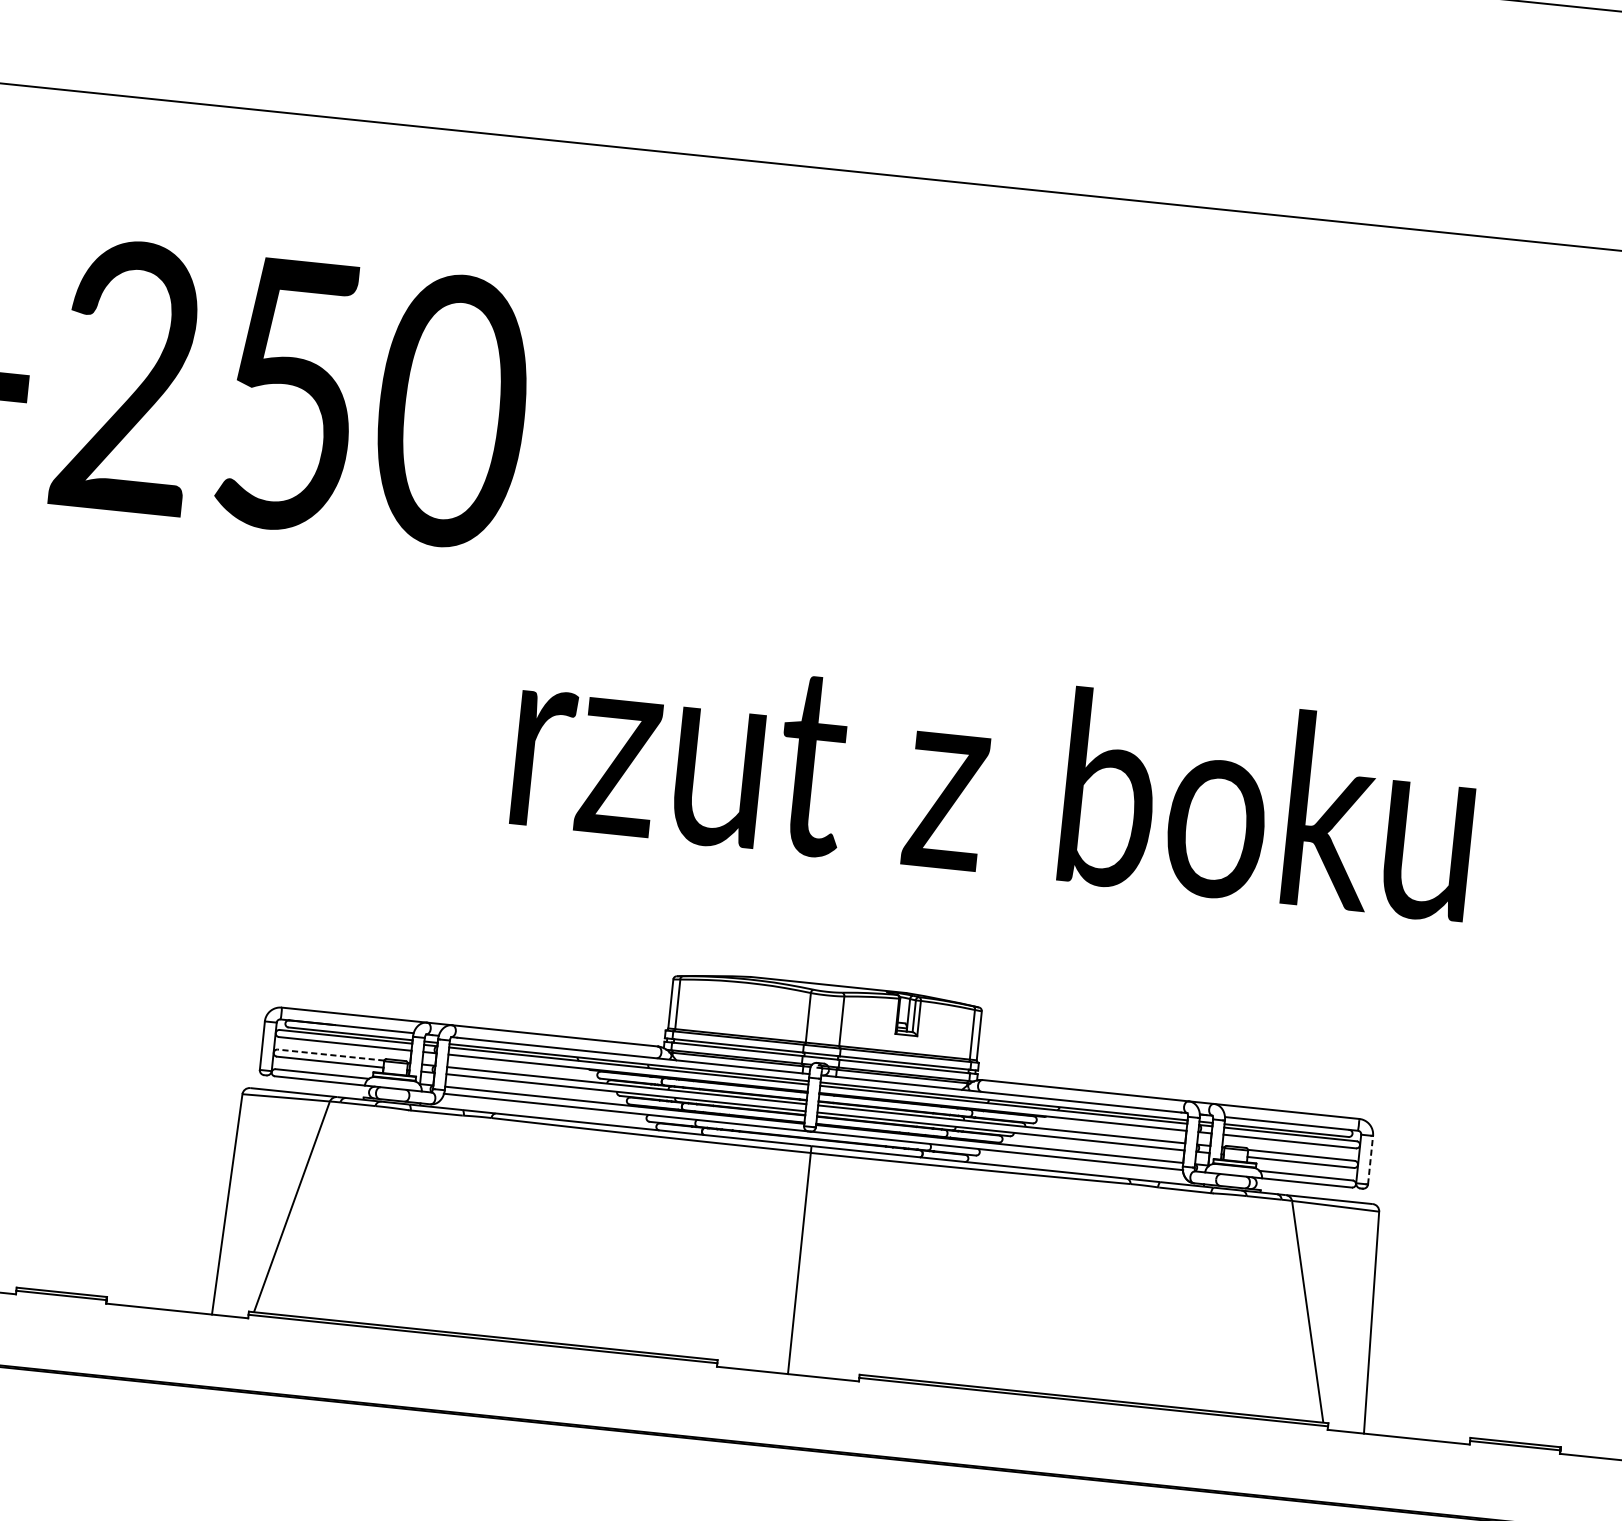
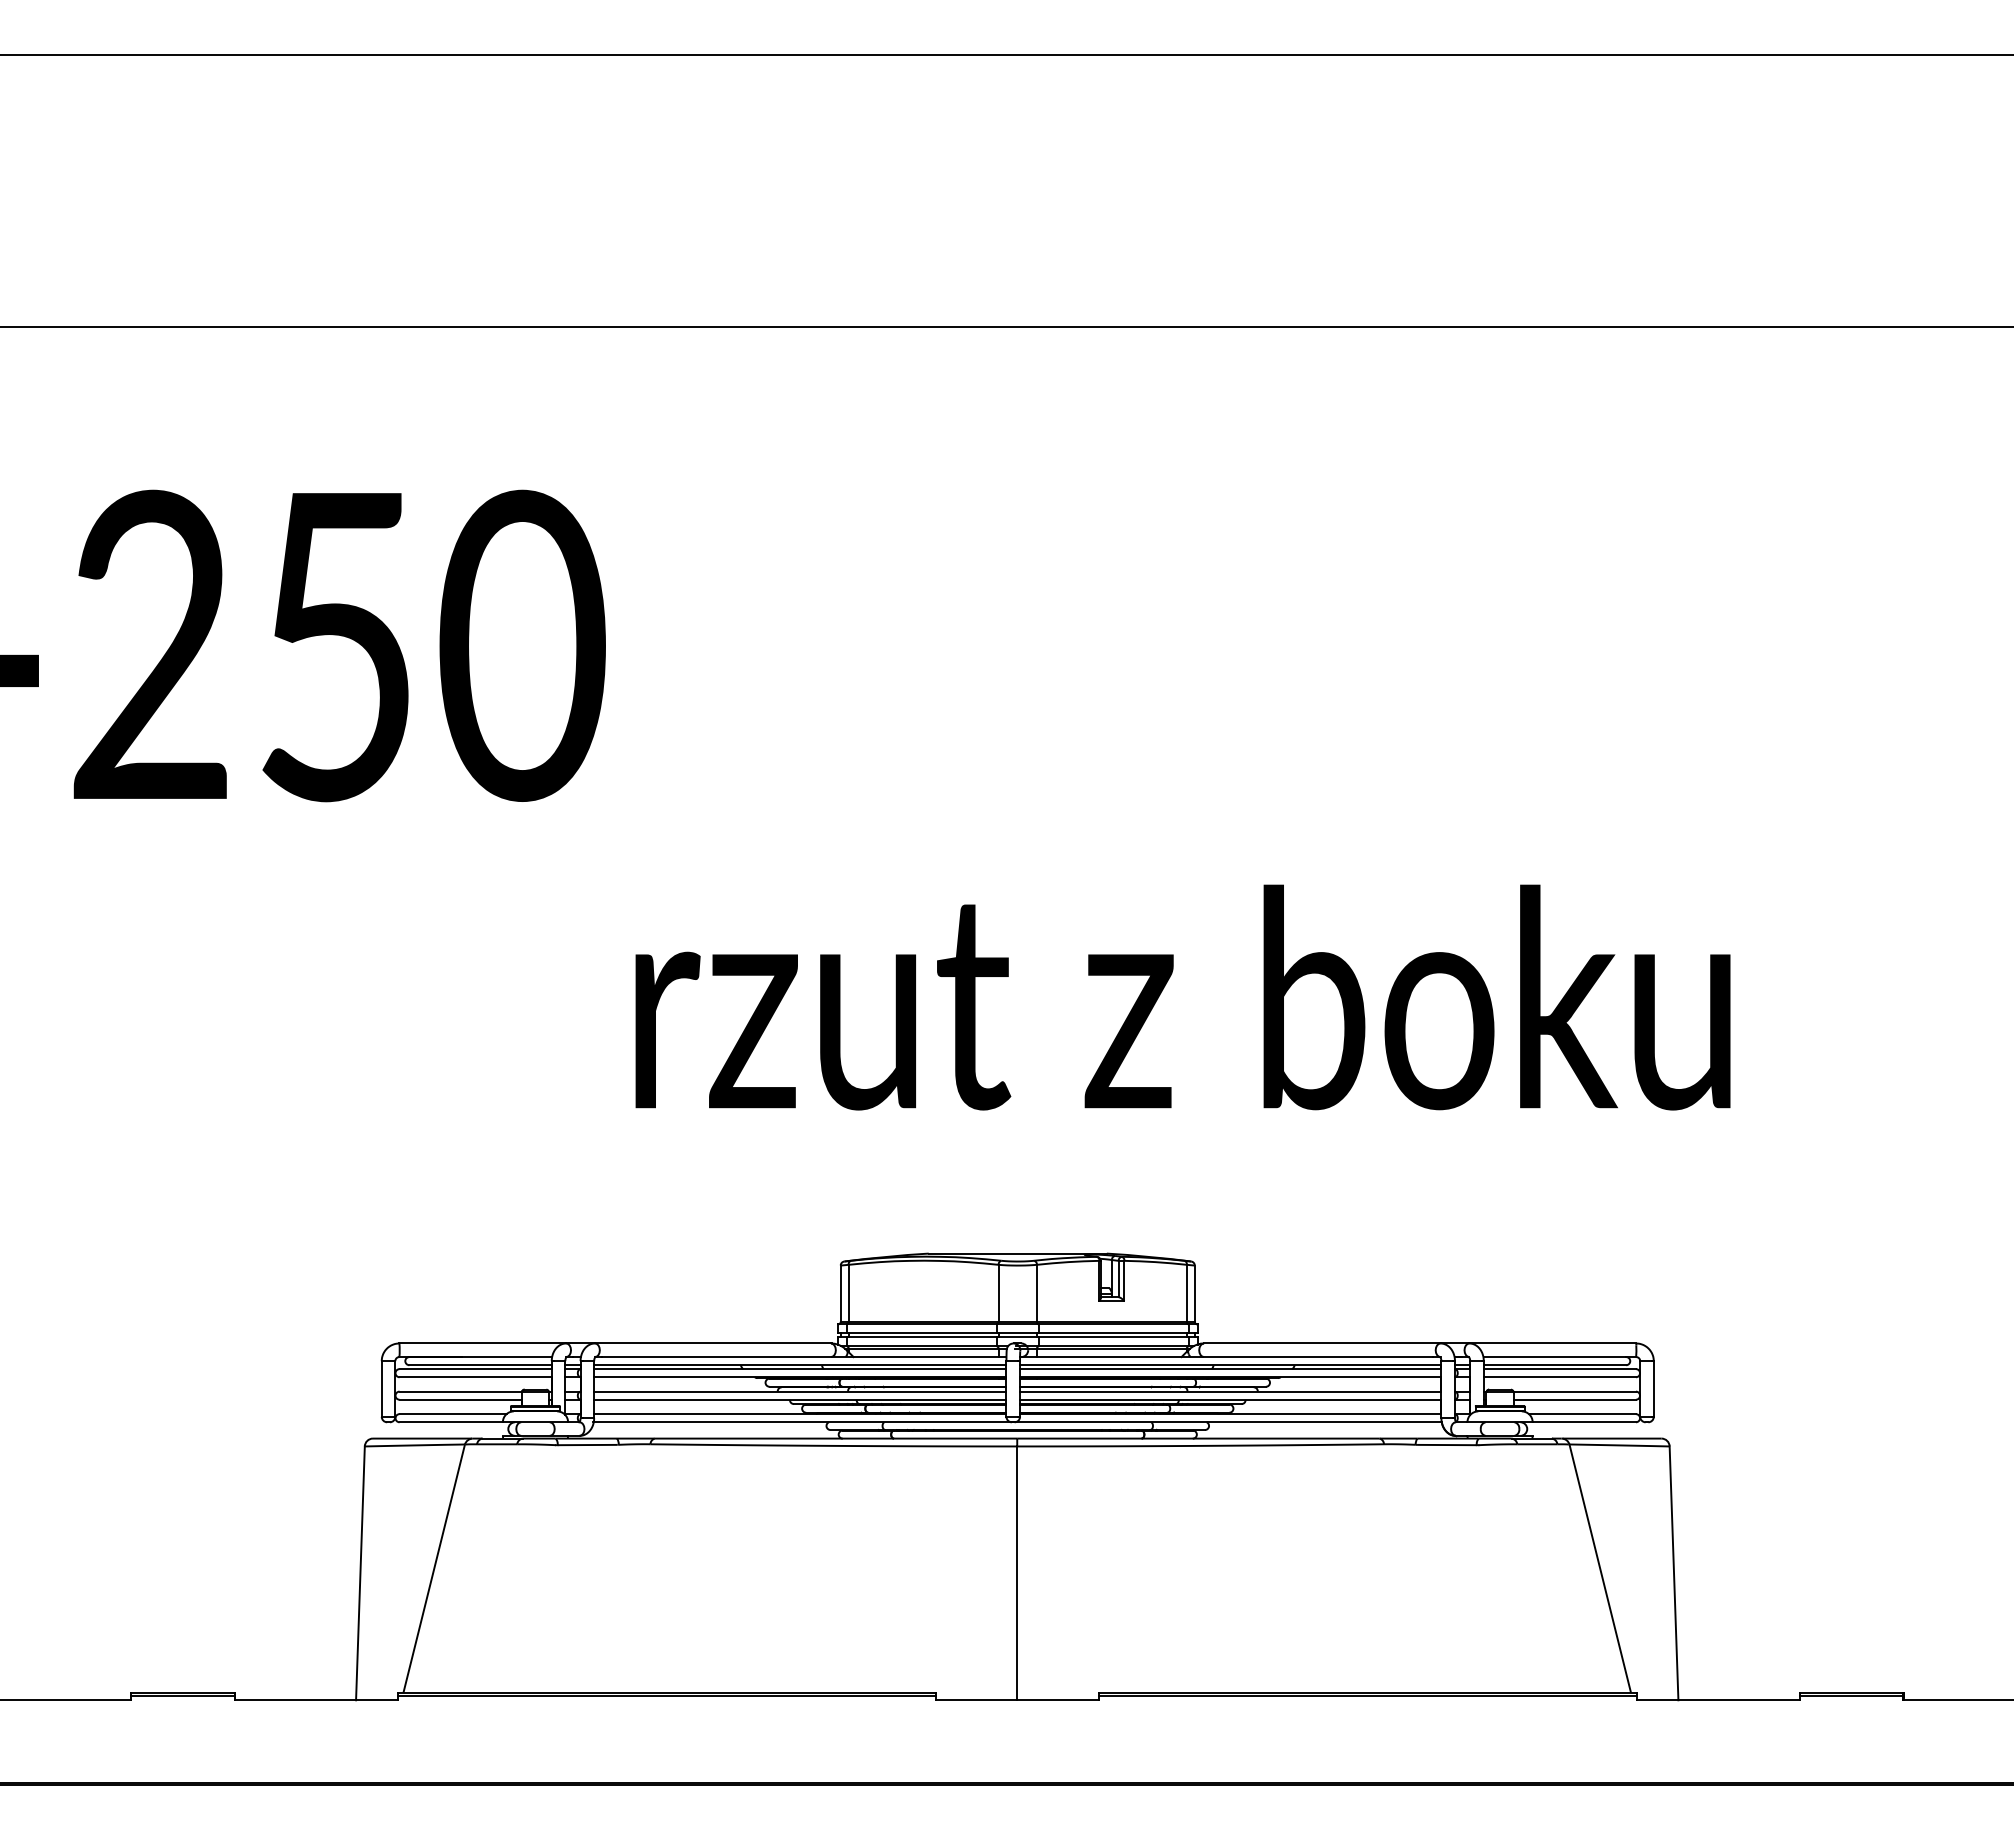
line: (330, 1054) -> (460, 1391), dashed -> solid
line: (1370, 1159) -> (1653, 1388), dashed -> solid

